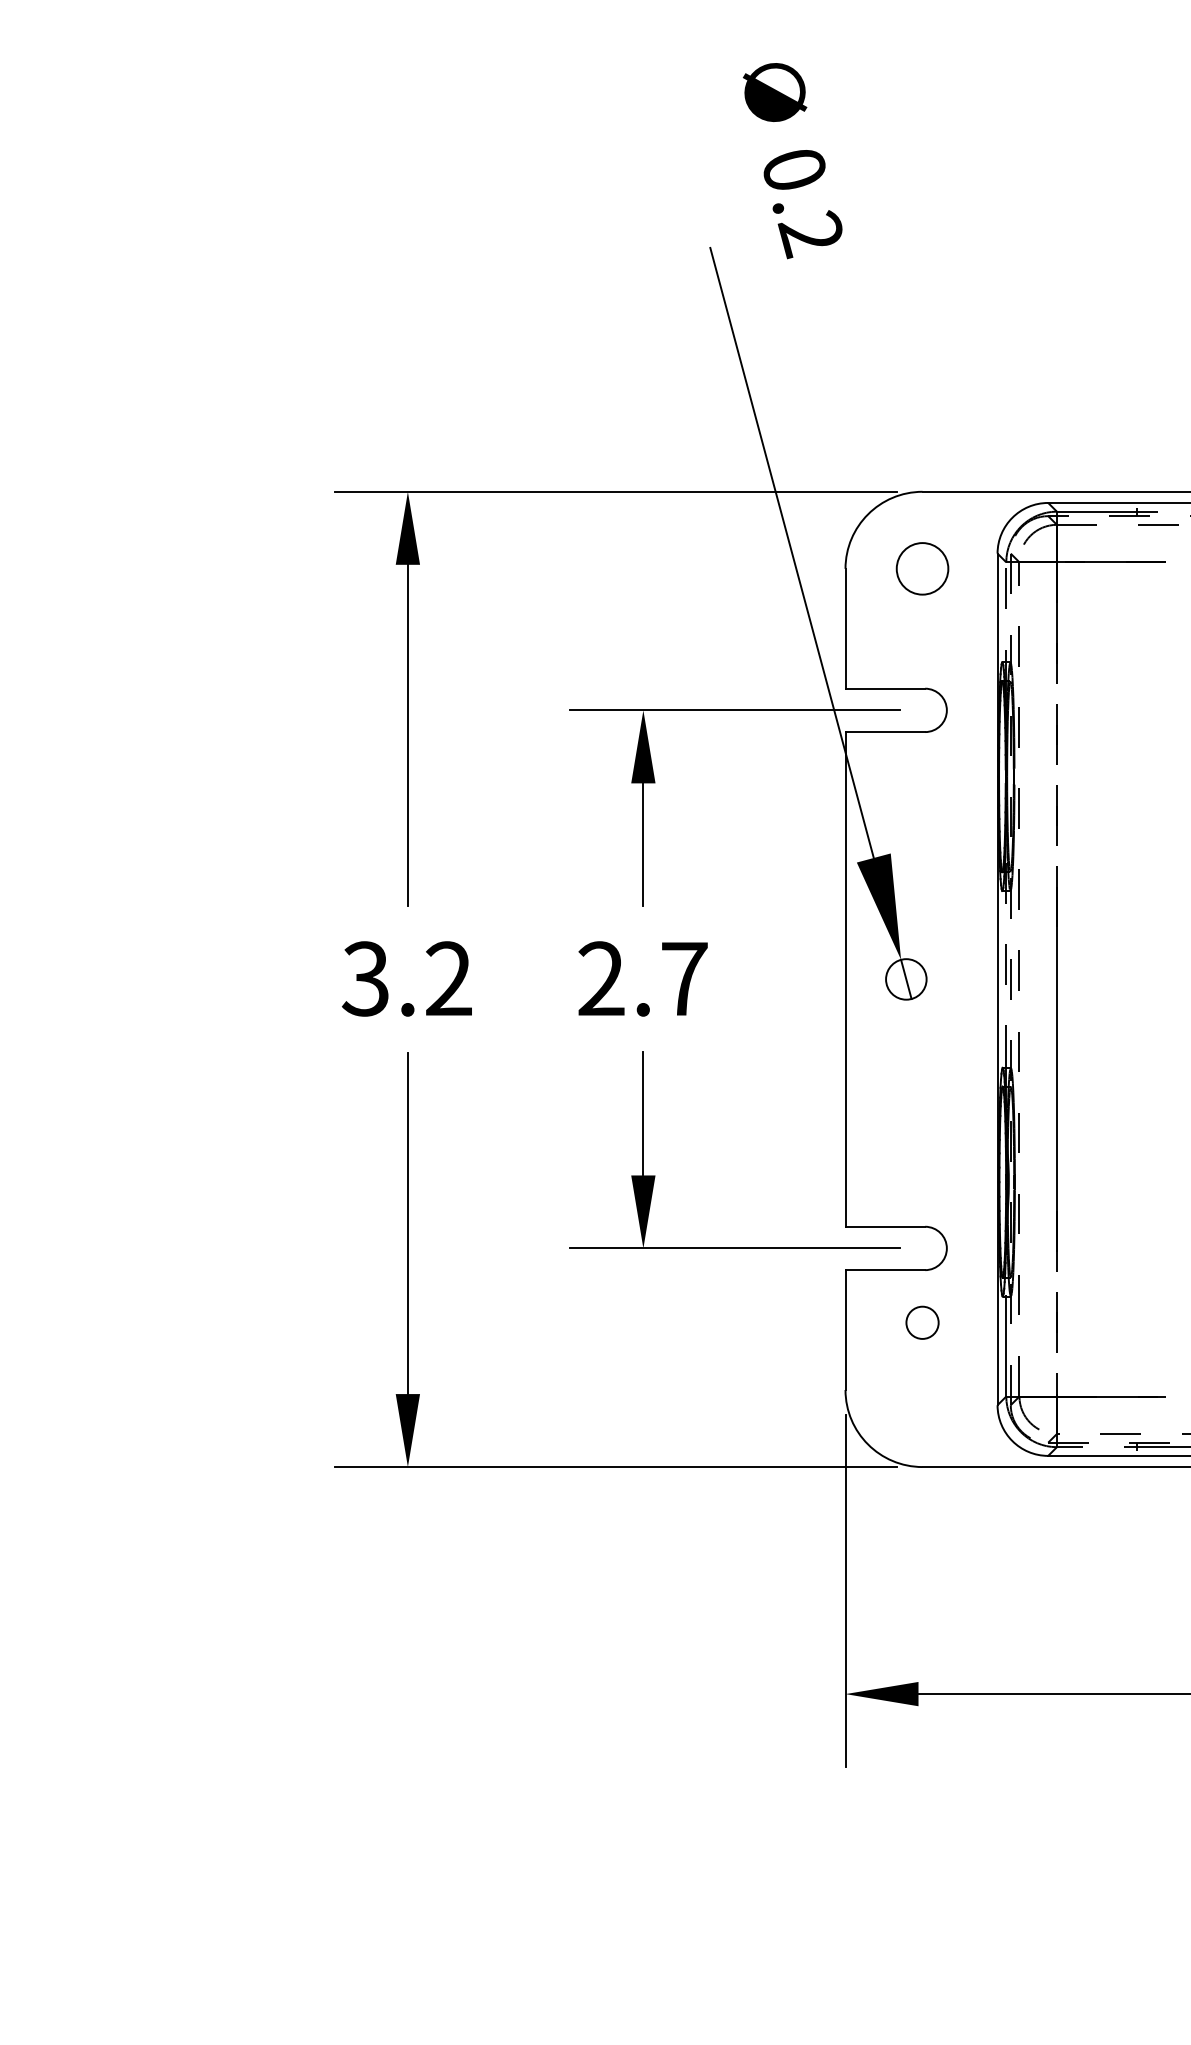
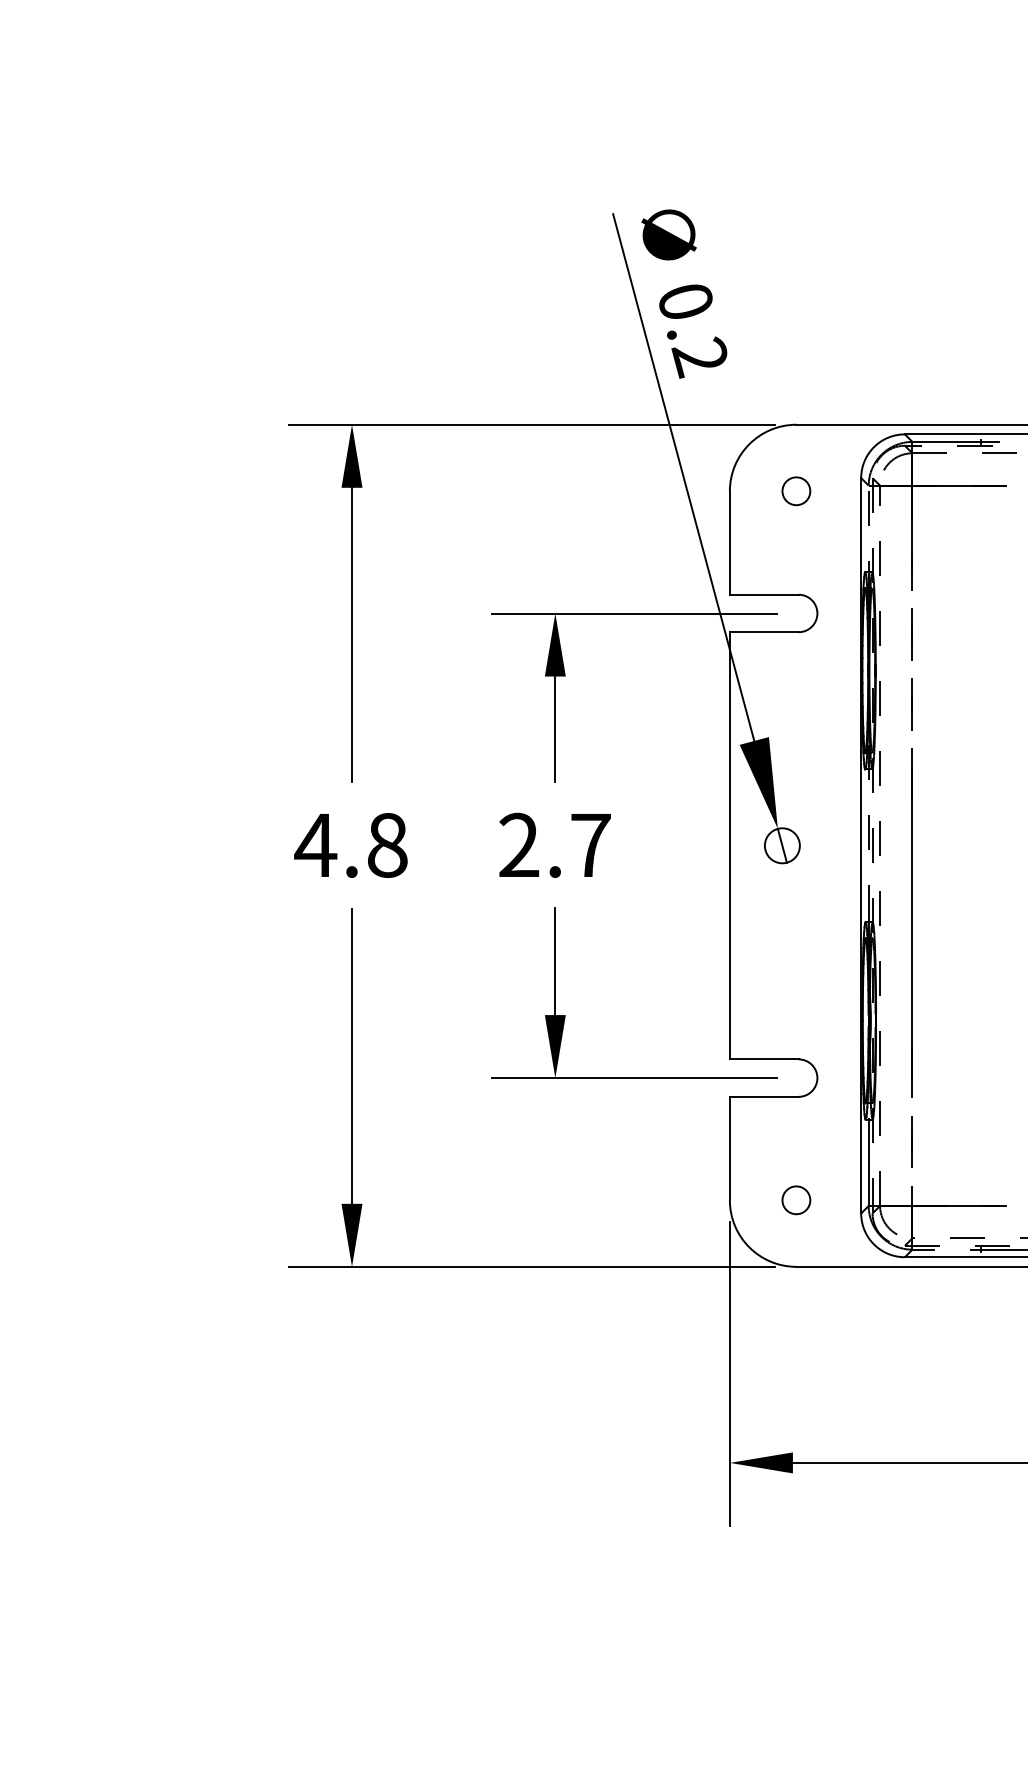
text: (792, 160) -> (684, 293), moved
circle: (922, 569) -> (796, 491), size x0.62
text: (406, 977) -> (350, 844), 3.2 -> 4.8
circle: (922, 1323) -> (796, 1200), moved

